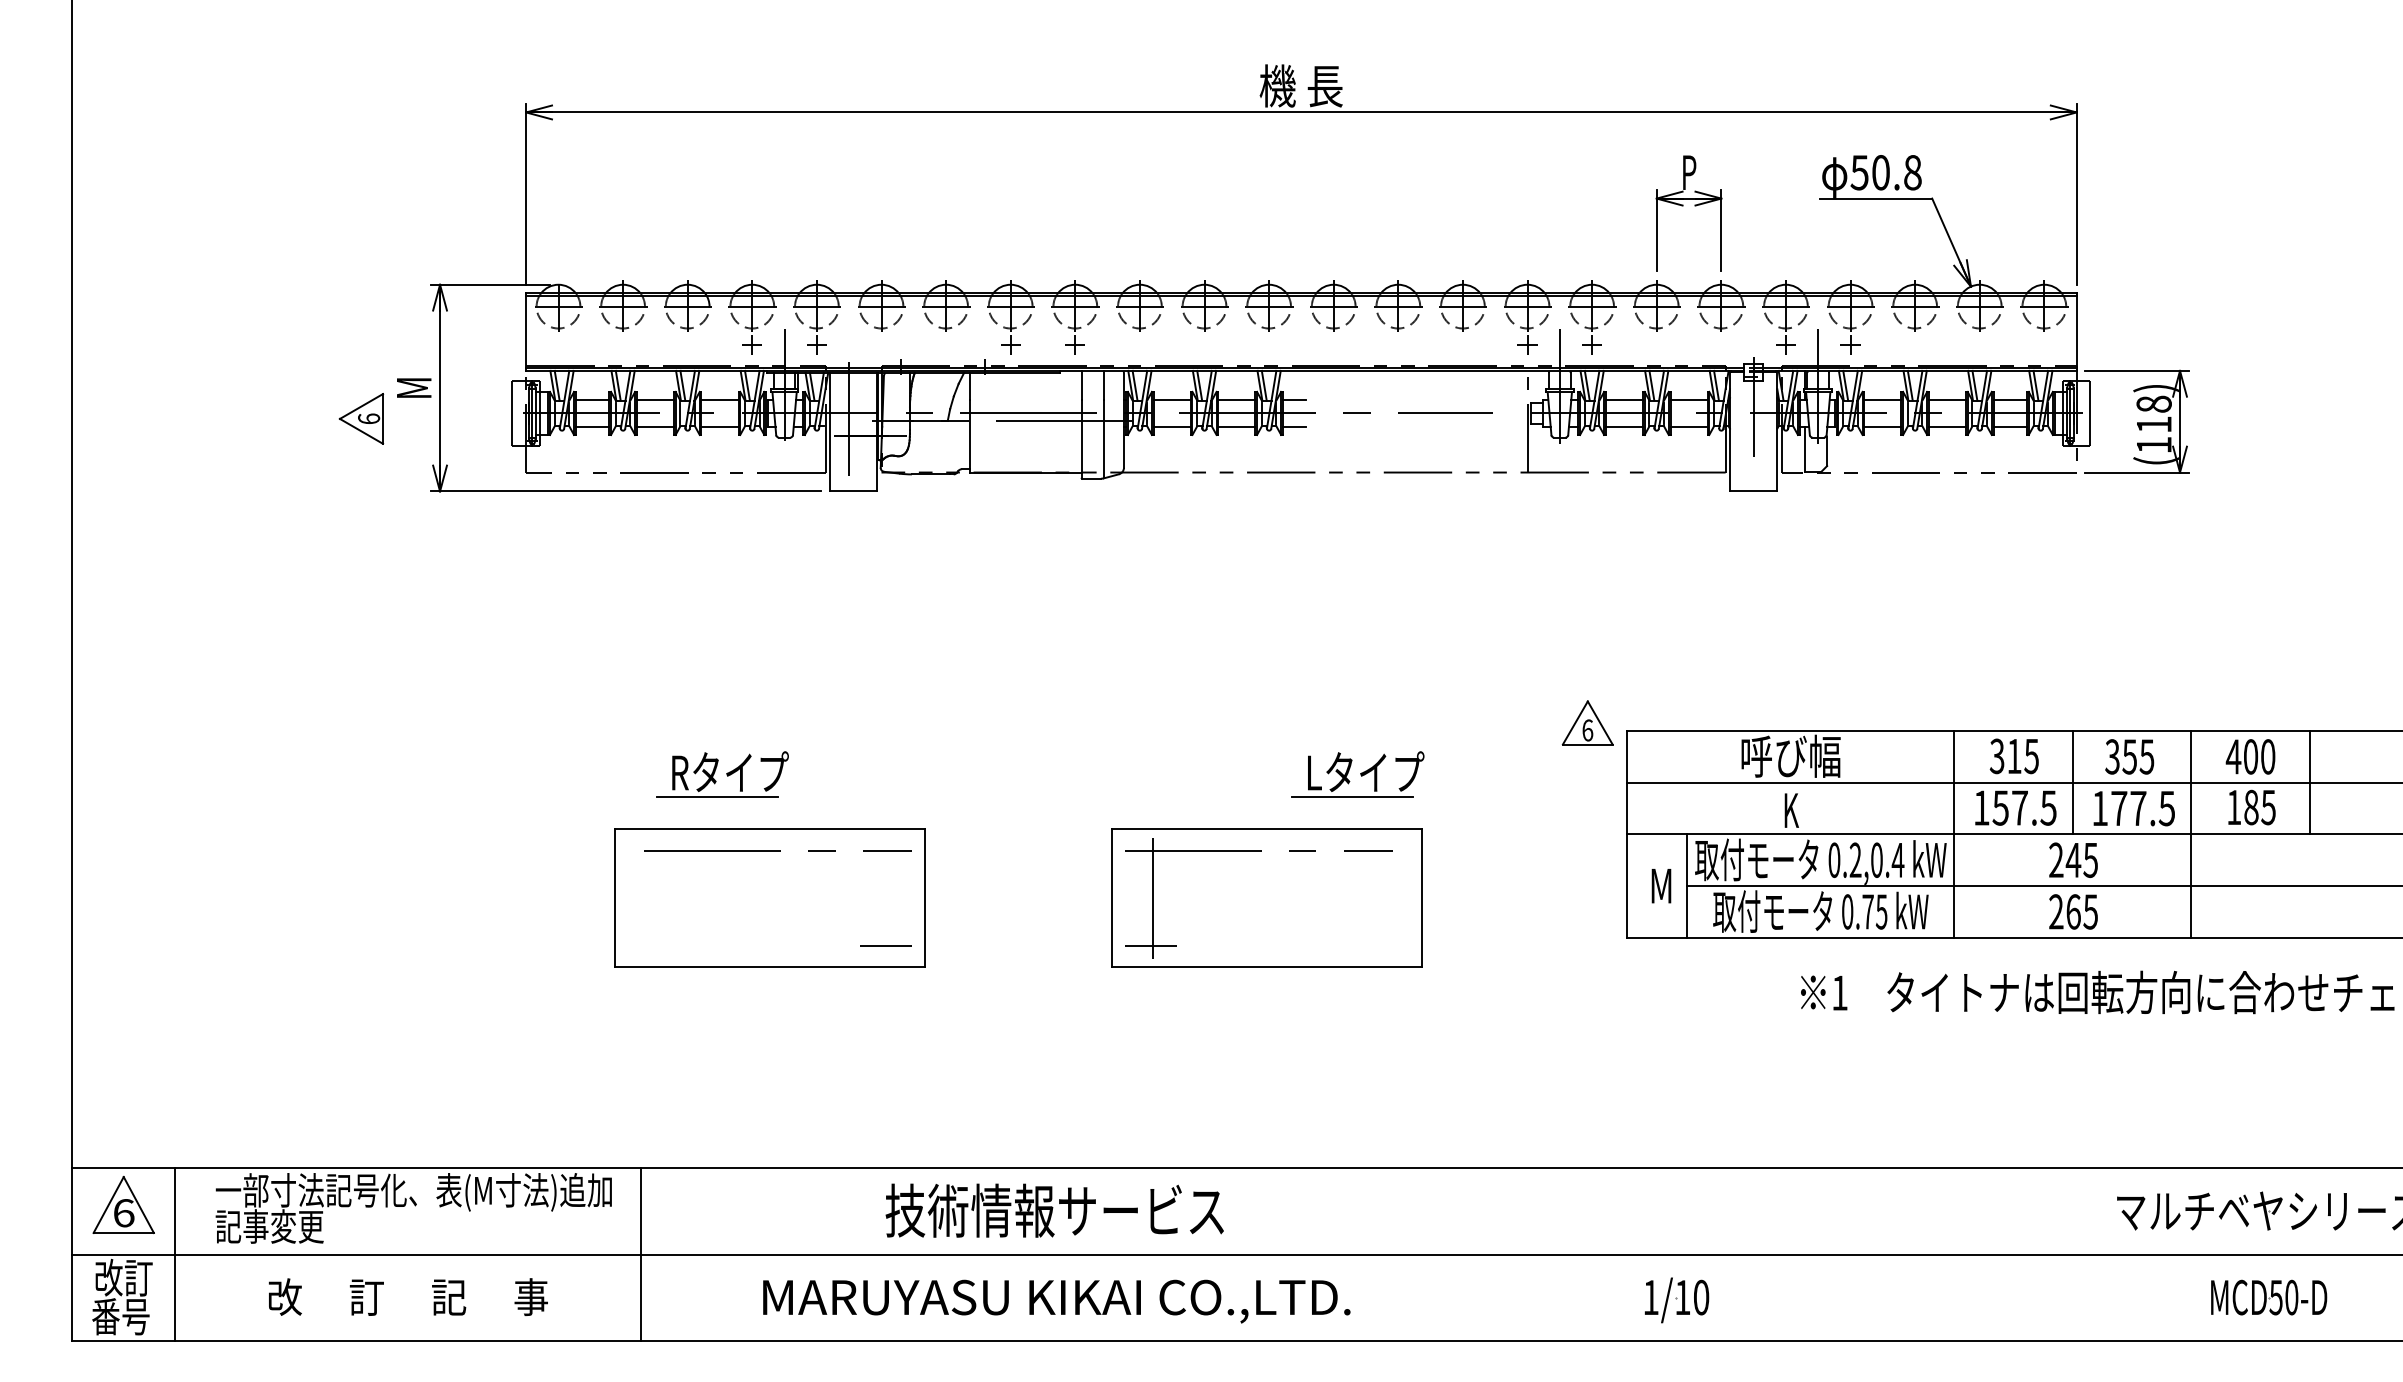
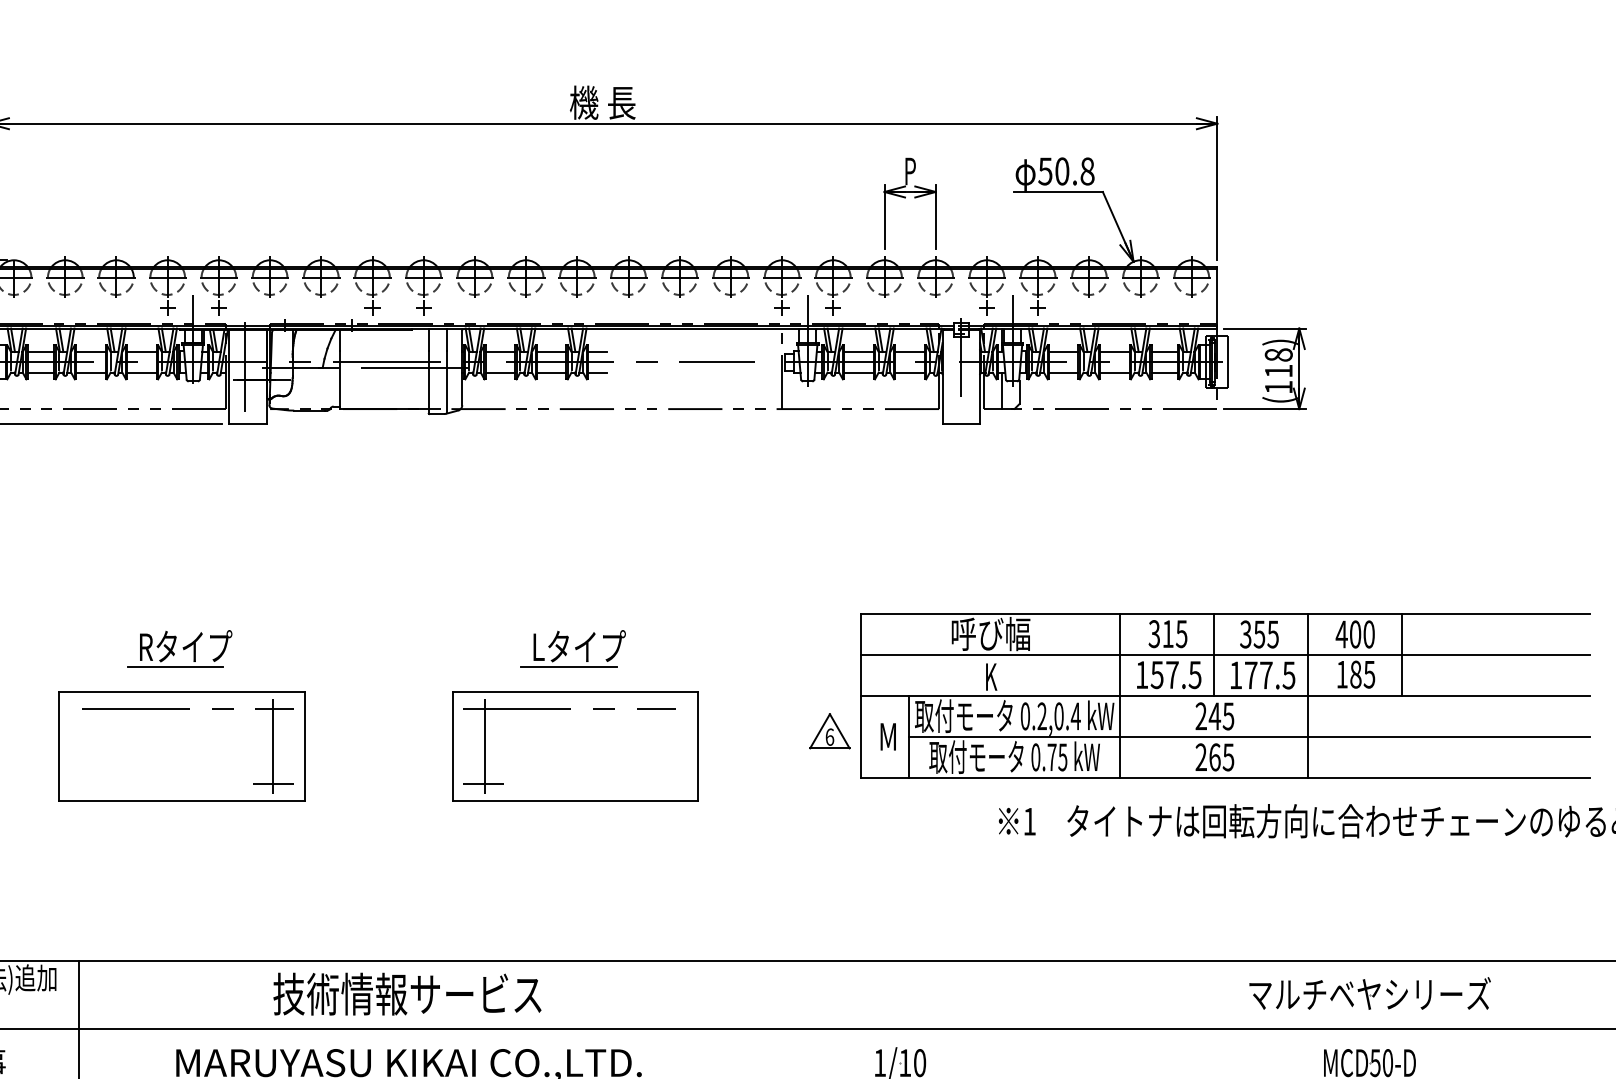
part: (1587, 722) -> (829, 730), moved
part: (722, 774) -> (179, 648), moved
part: (1357, 774) -> (572, 648), moved
line: (884, 898) -> (272, 746), added

